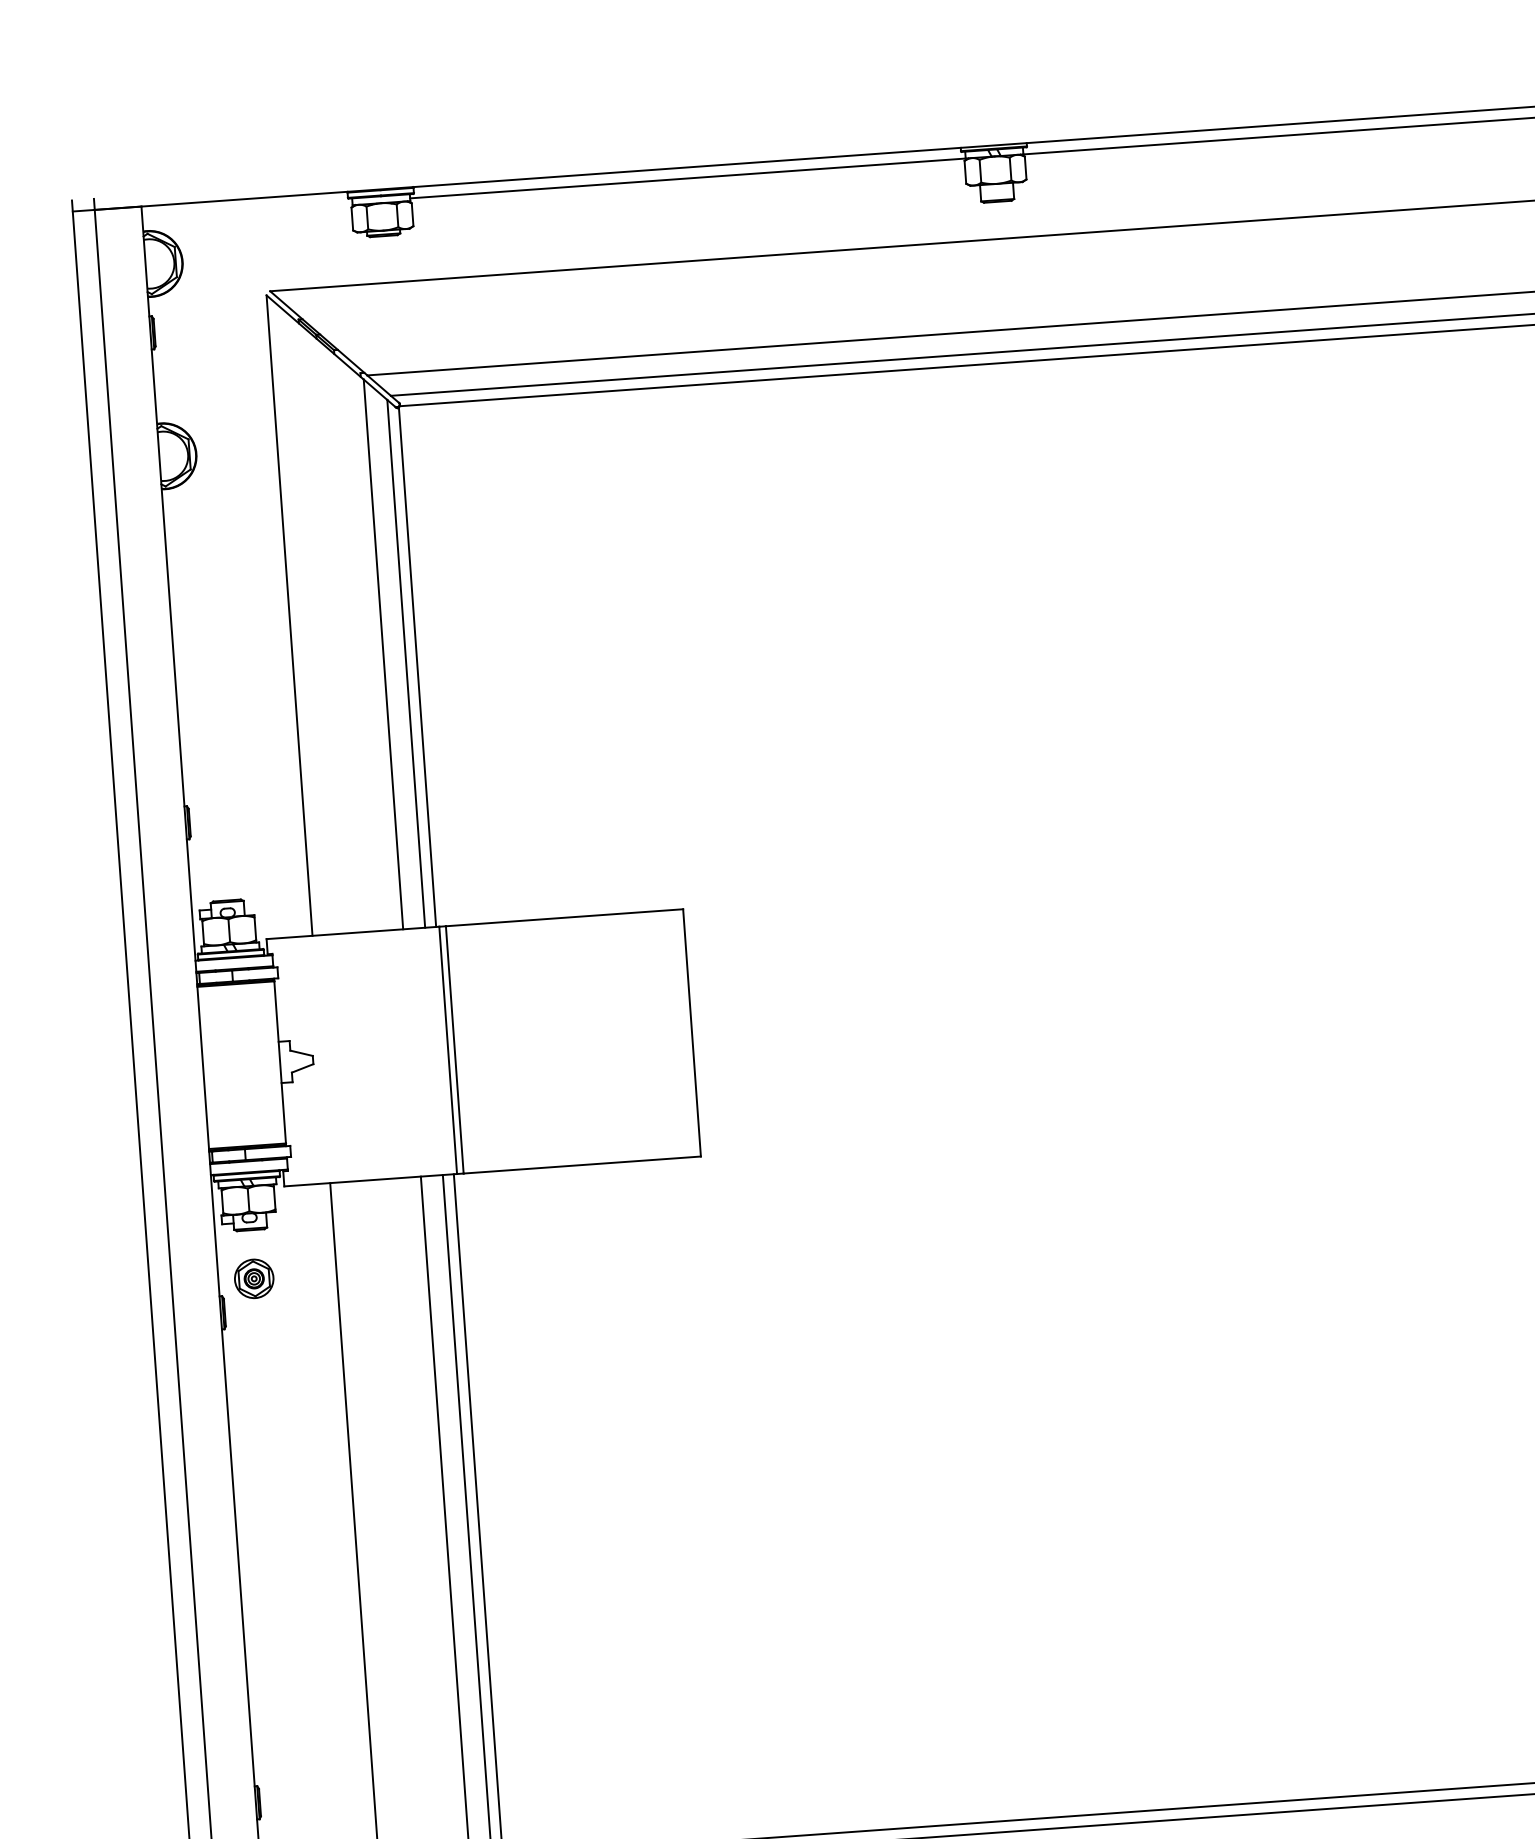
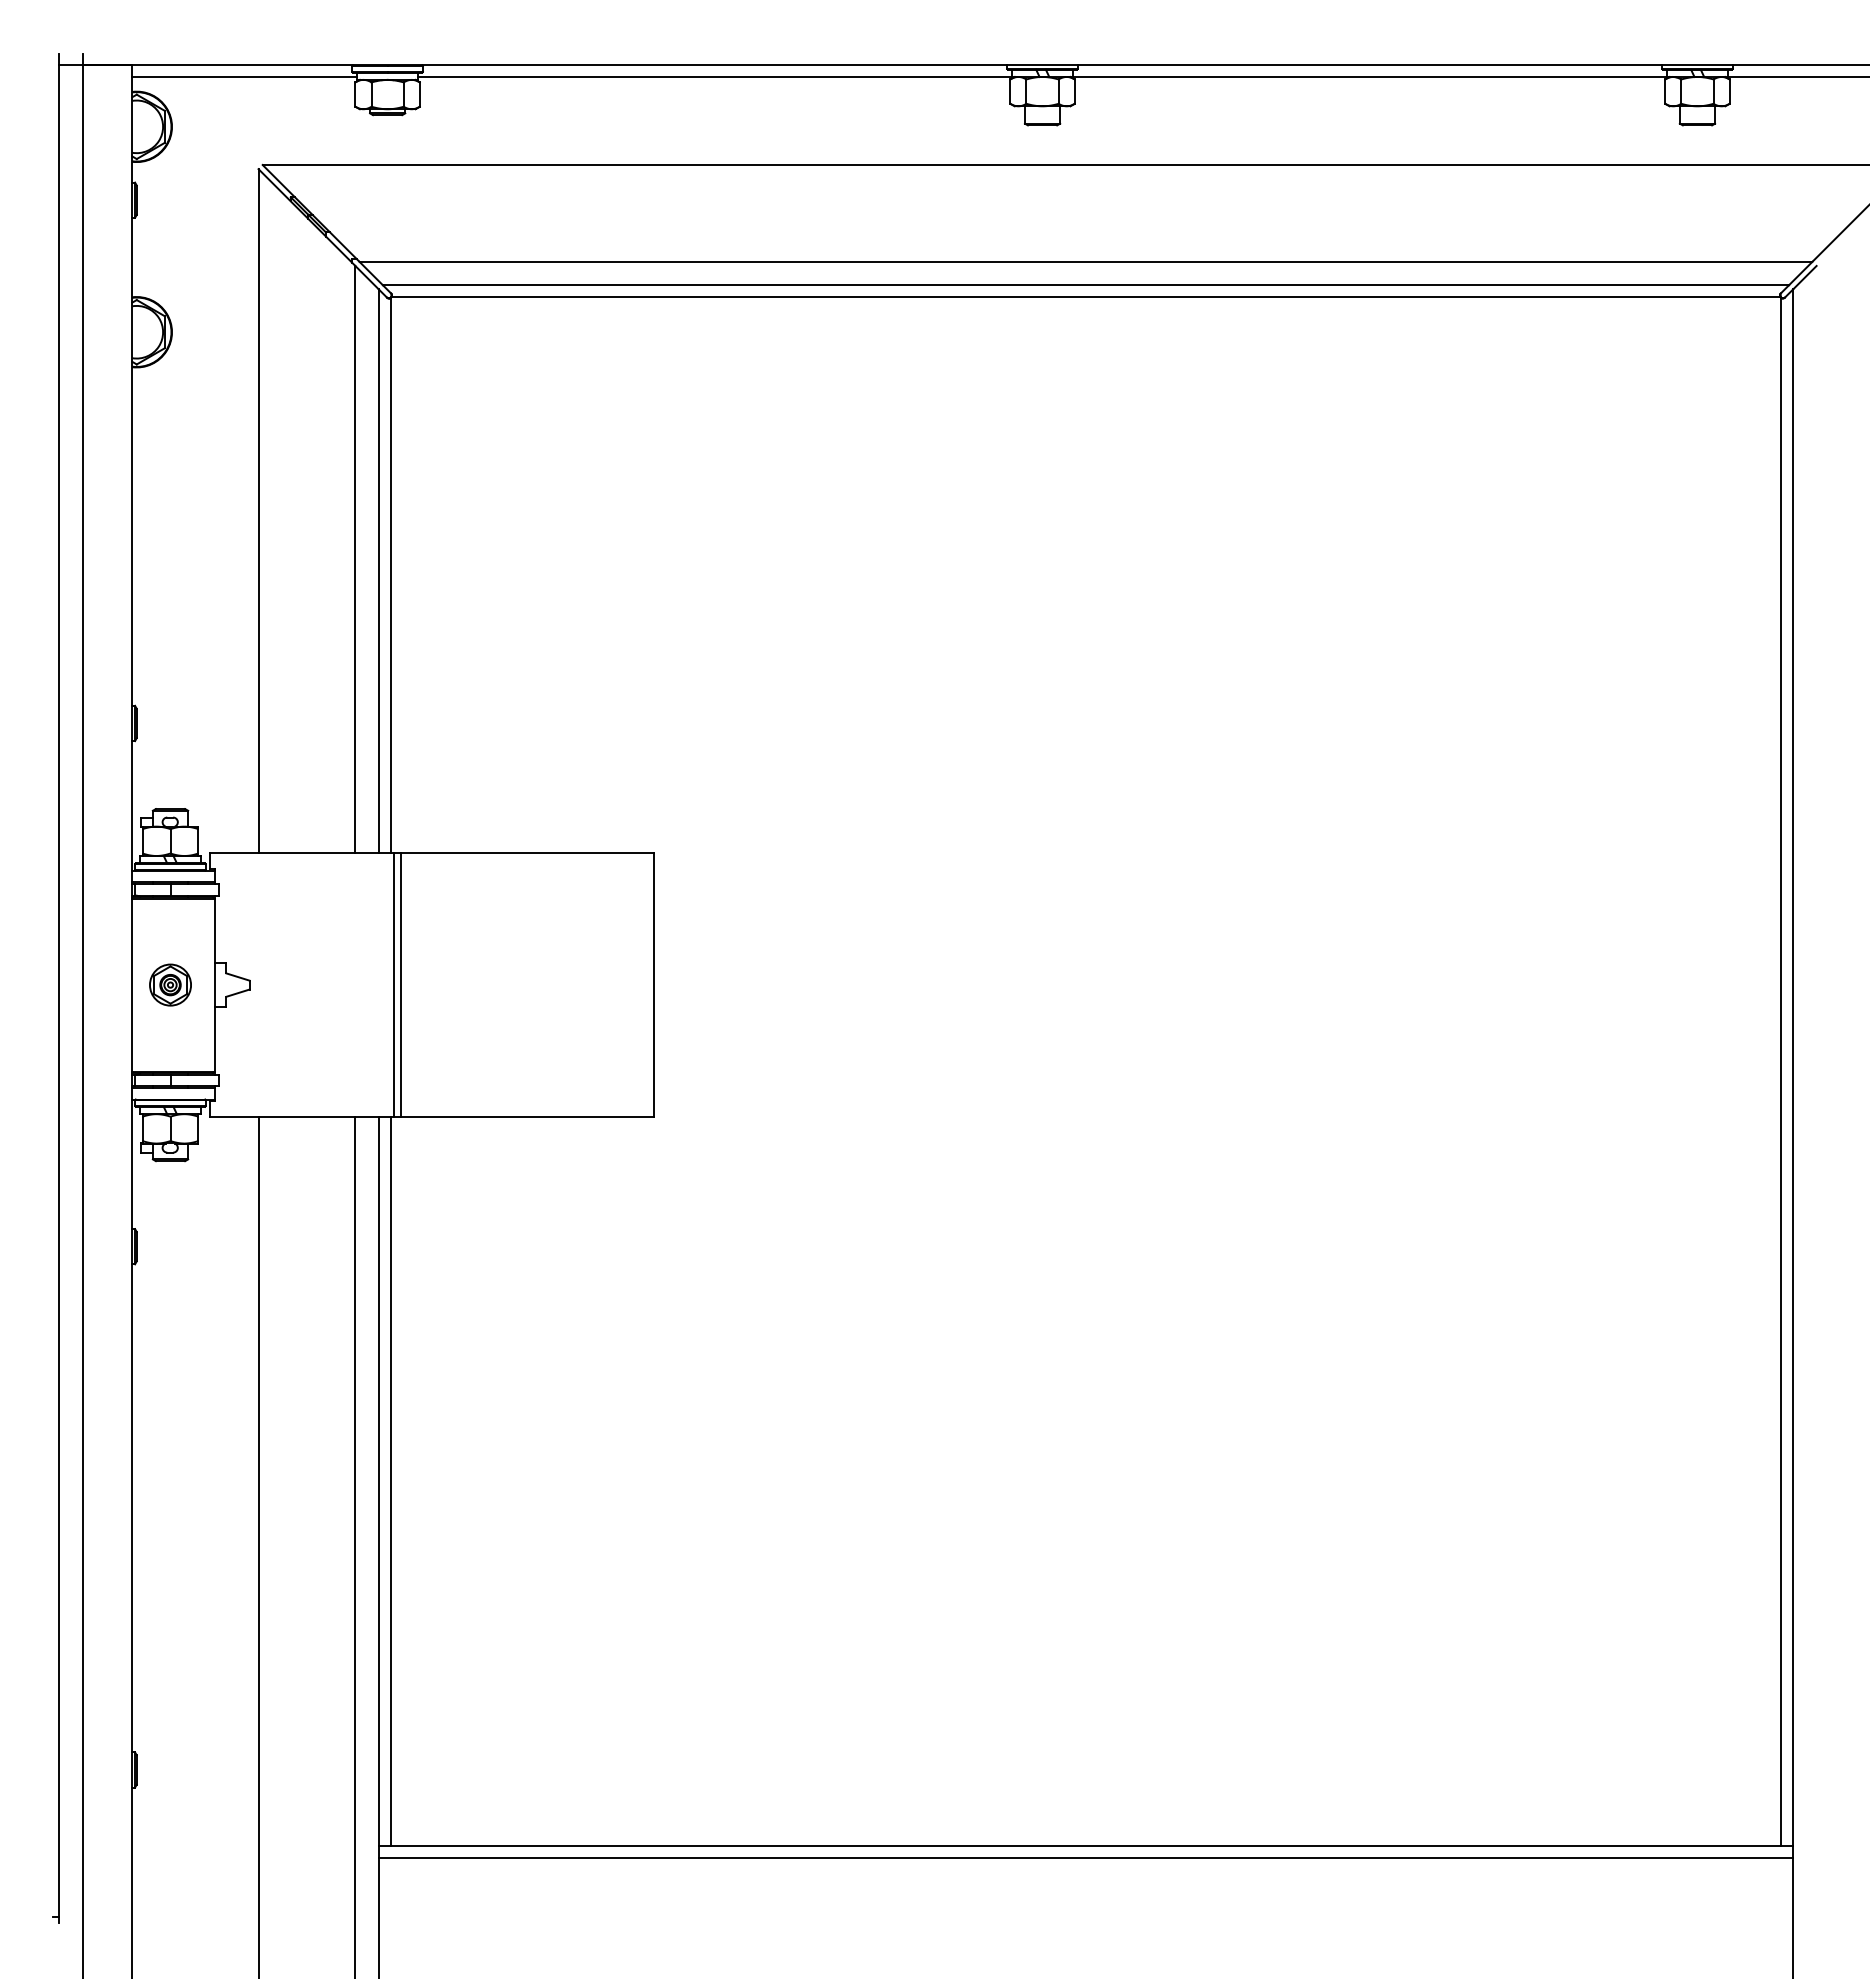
line: (247, 209) -> (244, 76), added
part: (254, 1278) -> (170, 984), moved

